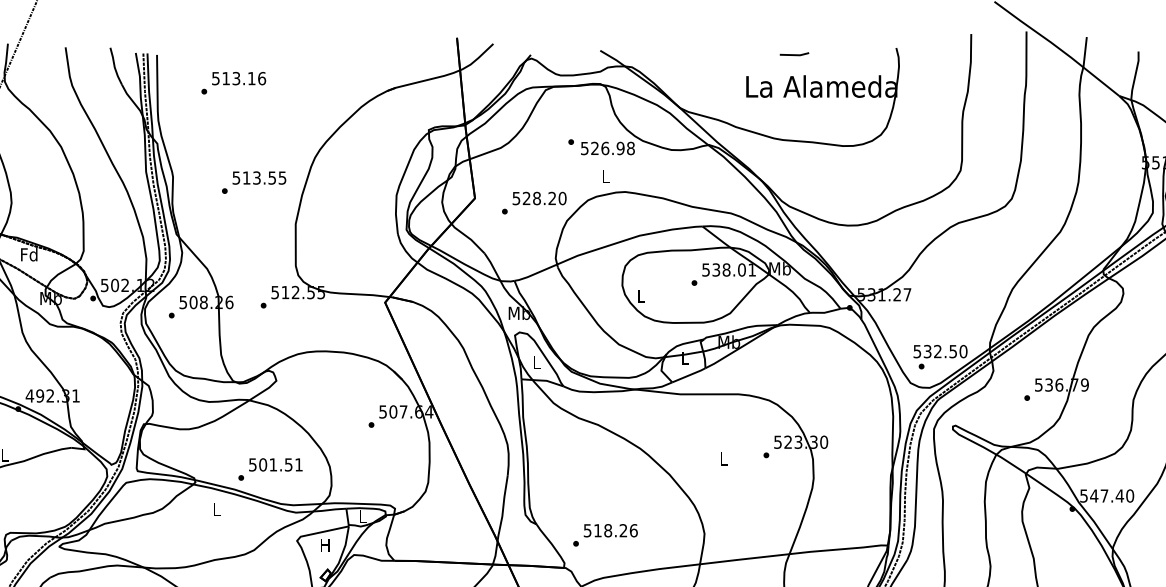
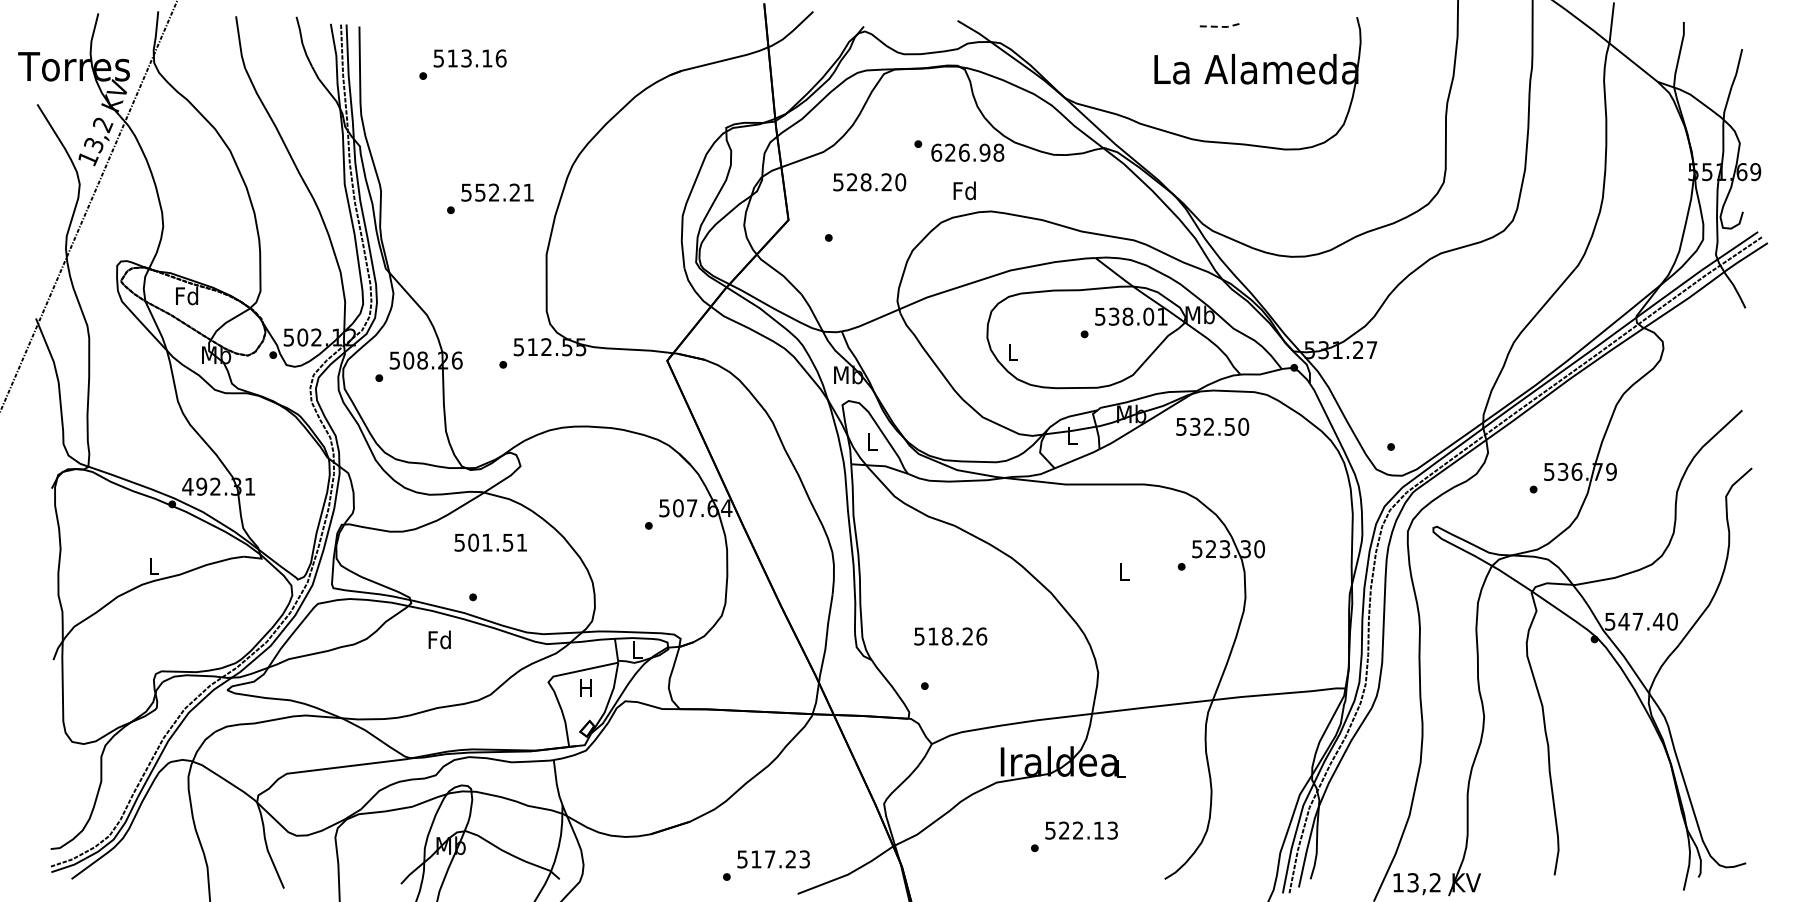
line: (795, 54) -> (1220, 26), solid -> dashed
text: (584, 148) -> (936, 152), 526.98 -> 626.98
text: (605, 176) -> (964, 190), L -> Fd
text: (264, 177) -> (504, 192), 513.55 -> 552.21
text: (539, 198) -> (869, 182), moved
text: (940, 351) -> (1212, 426), moved
text: (275, 464) -> (490, 542), moved
text: (216, 509) -> (439, 639), L -> Fd
text: (610, 530) -> (950, 636), moved

